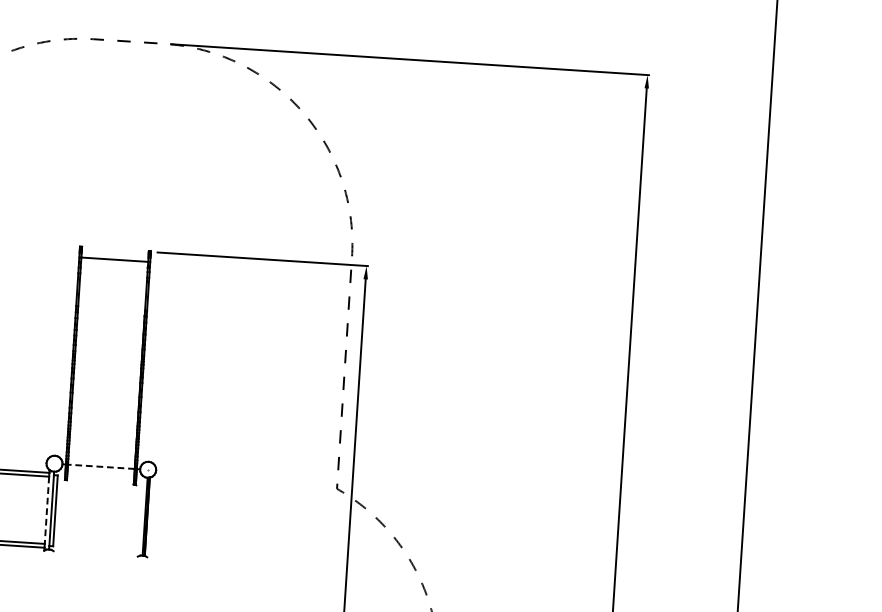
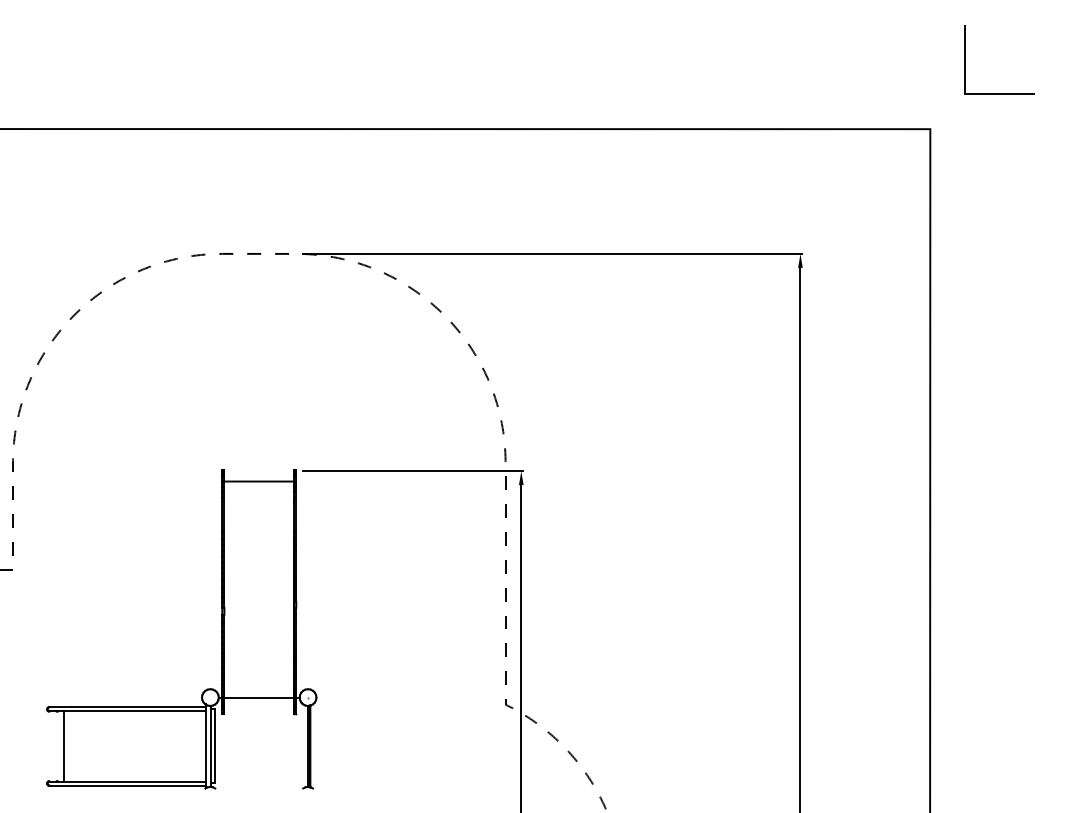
line: (101, 466) -> (259, 697), dashed -> solid
line: (46, 510) -> (205, 746), dashed -> solid

